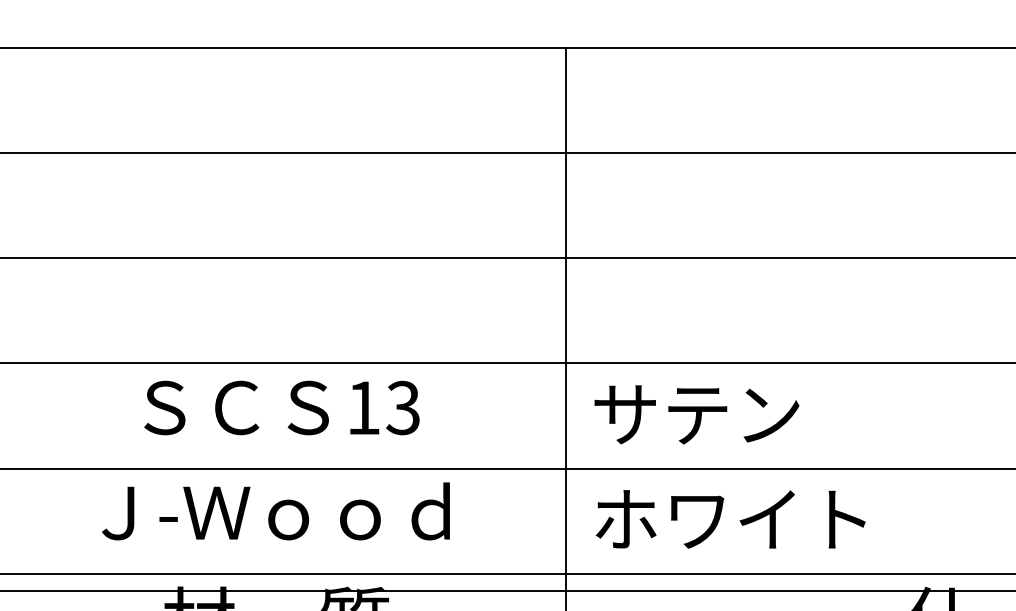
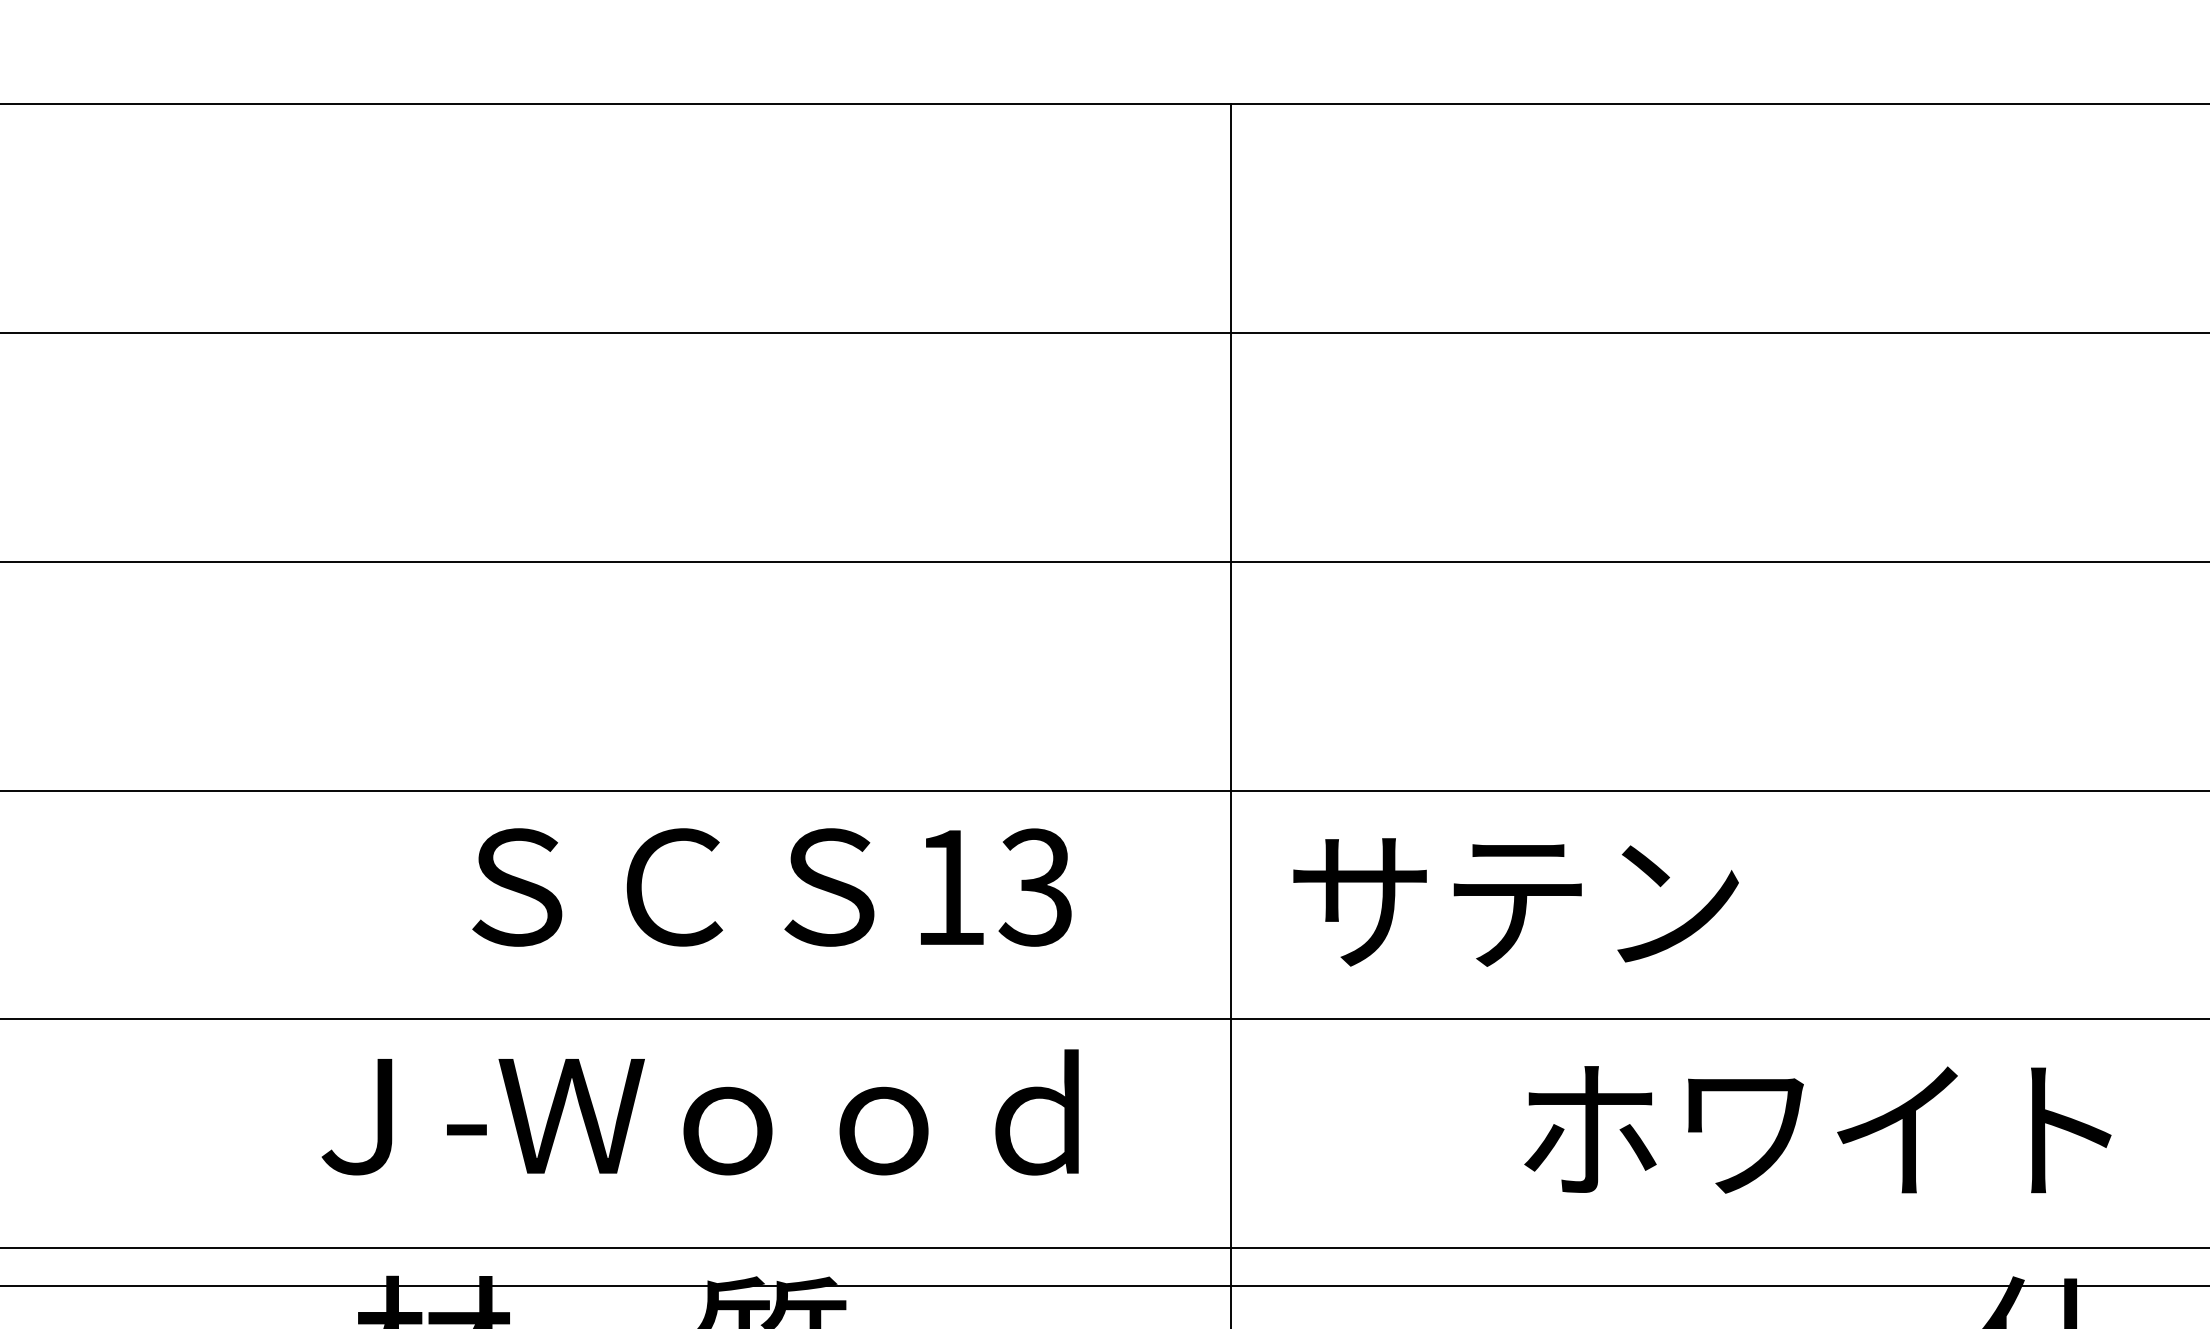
text: (281, 407) -> (771, 886), moved
text: (275, 511) -> (699, 1112), moved
text: (730, 519) -> (1817, 1129), moved

